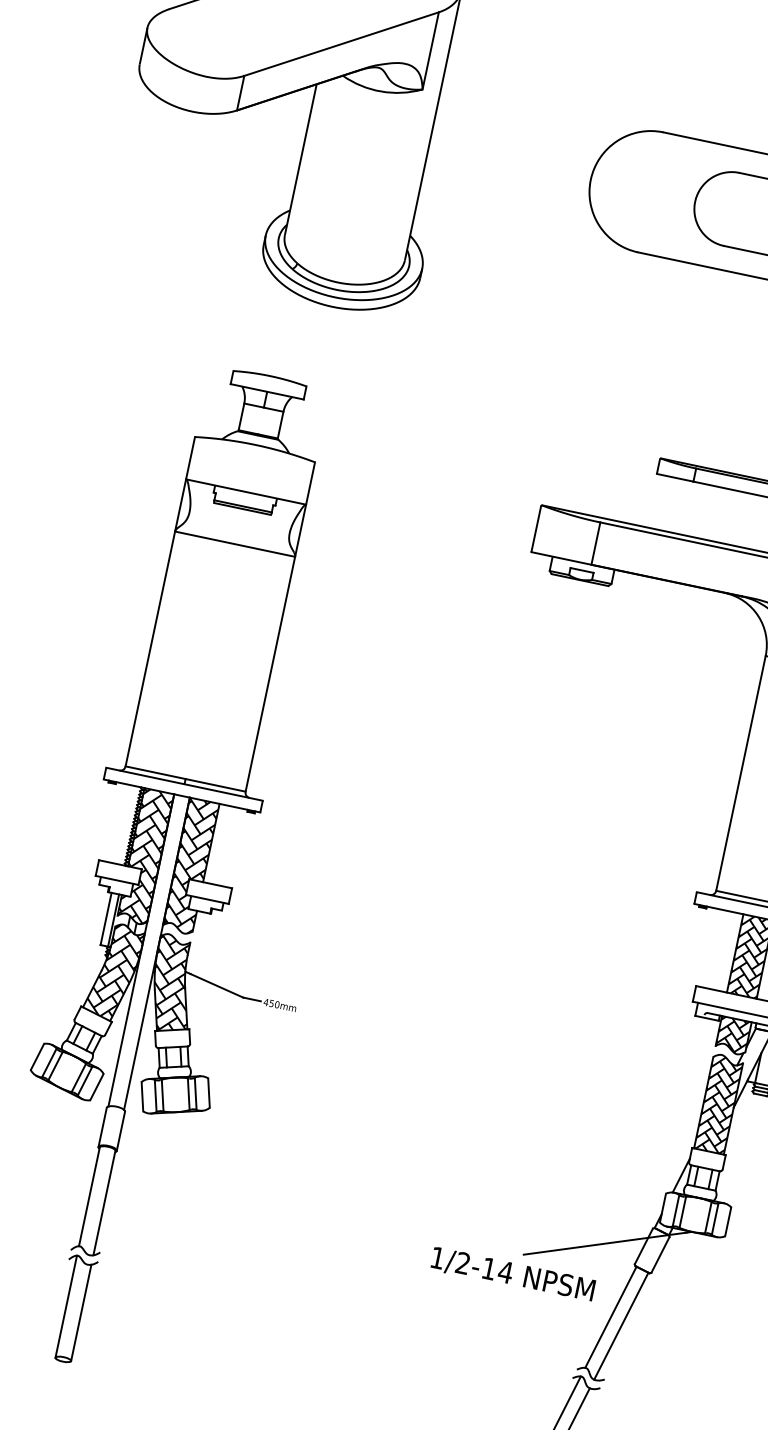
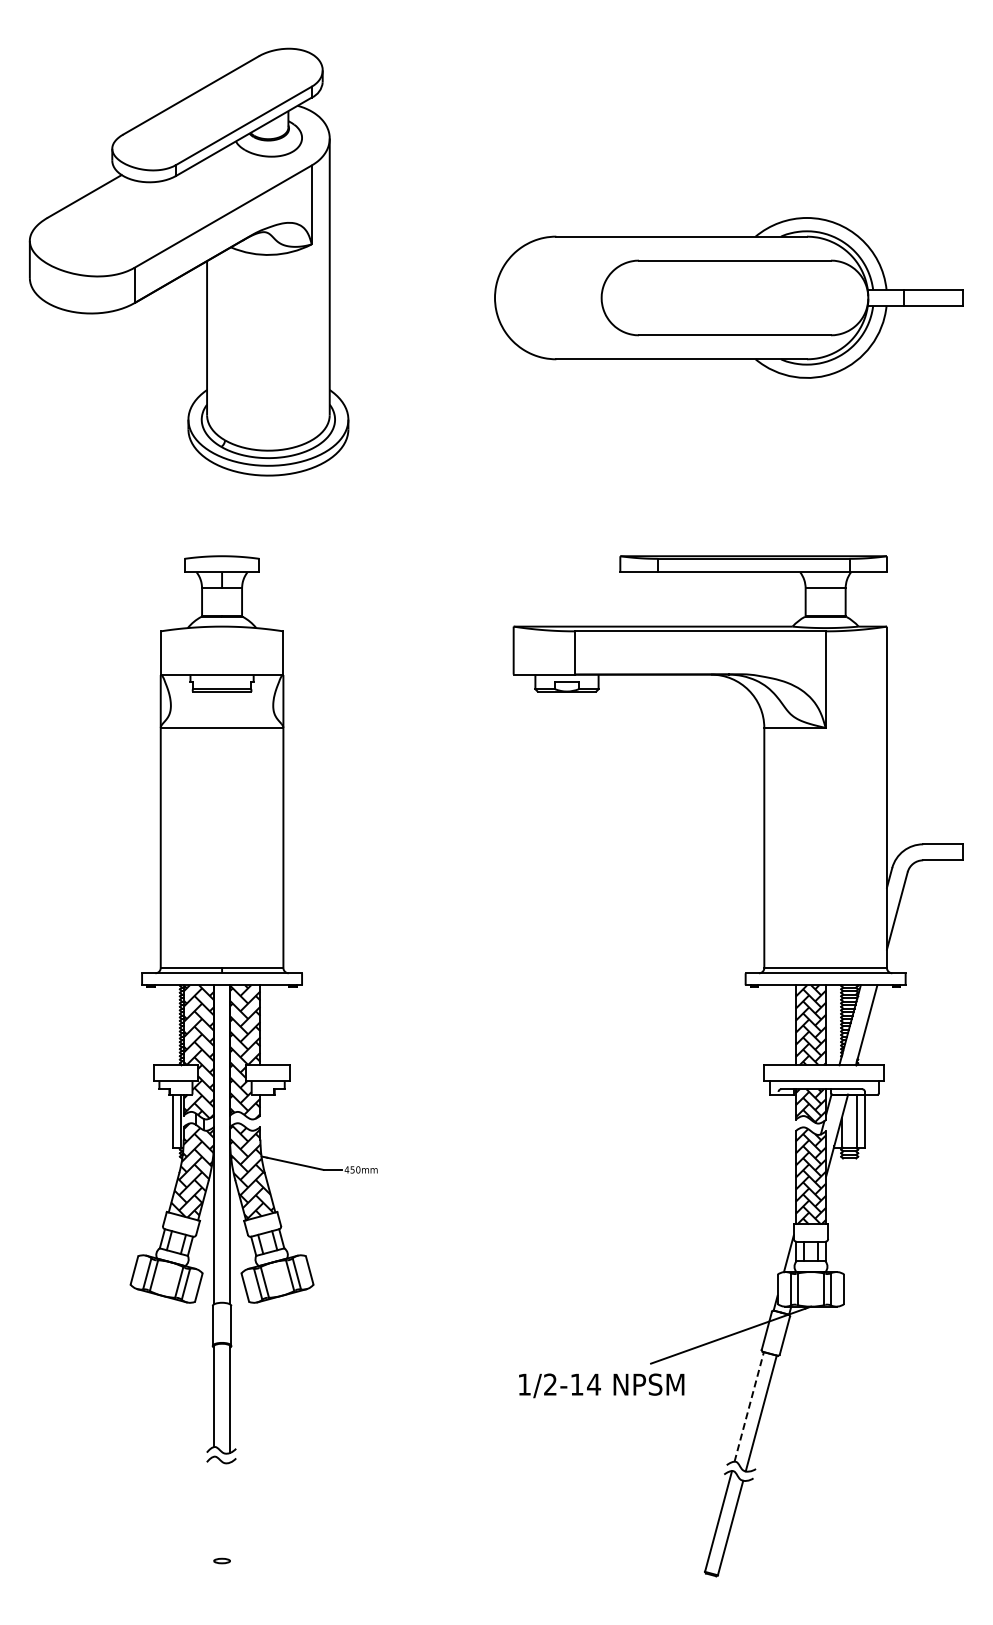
text: (512, 1274) -> (601, 1385), moved
line: (66, 1306) -> (214, 1508), removed
line: (81, 1312) -> (230, 1511), removed
line: (611, 1316) -> (749, 1406), solid -> dashed

